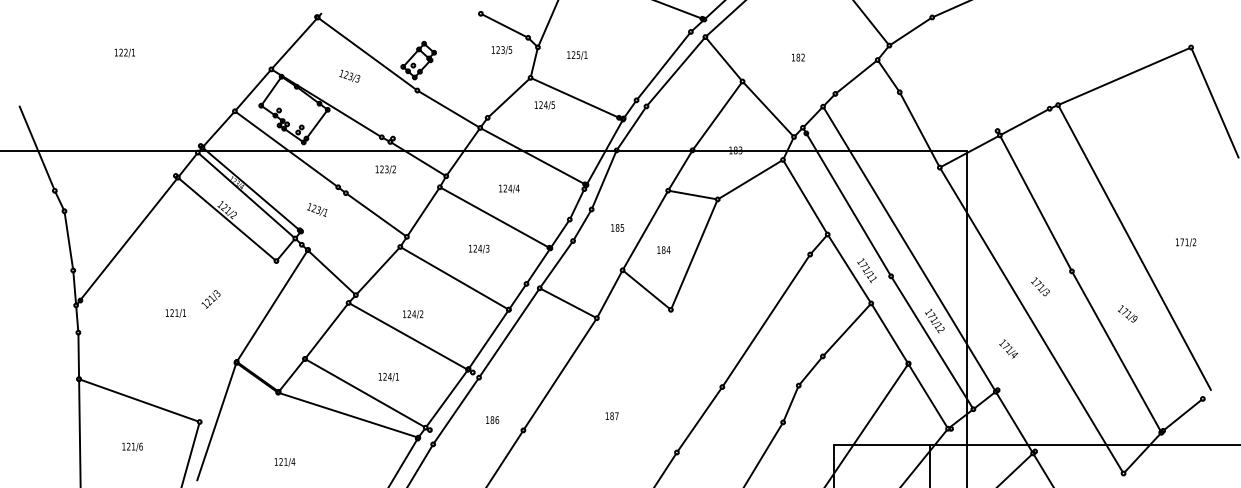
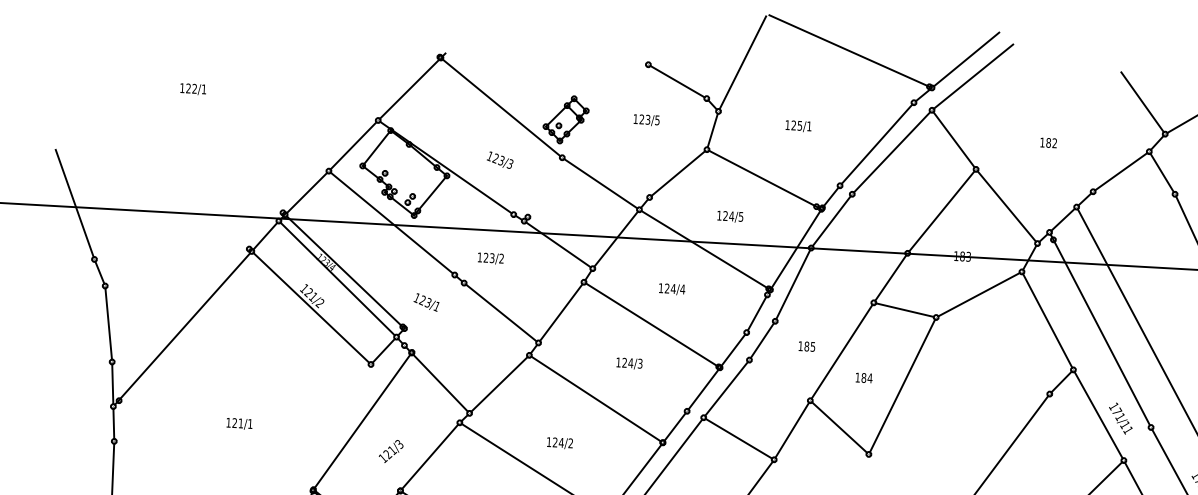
text: (502, 50) -> (647, 120), moved
text: (577, 55) -> (798, 126), moved
text: (349, 75) -> (499, 159), moved
text: (544, 105) -> (729, 216), moved
text: (385, 169) -> (490, 258), moved
text: (210, 299) -> (390, 451), moved
text: (413, 314) -> (560, 443), moved

